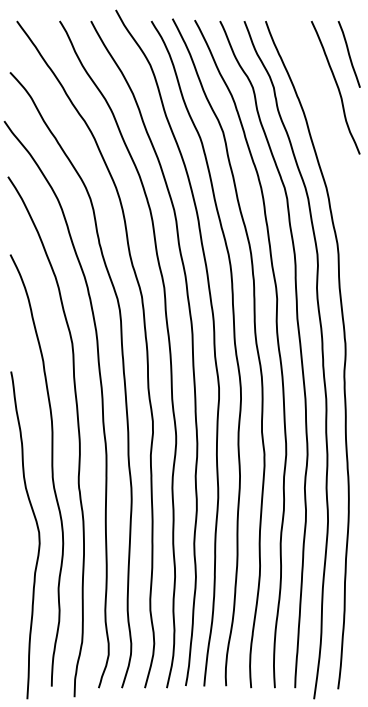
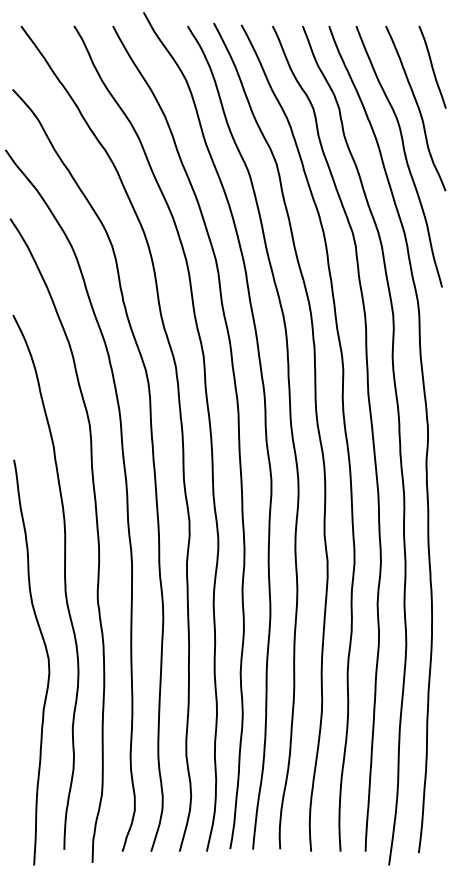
curve: (326, 126) -> (404, 156), added

